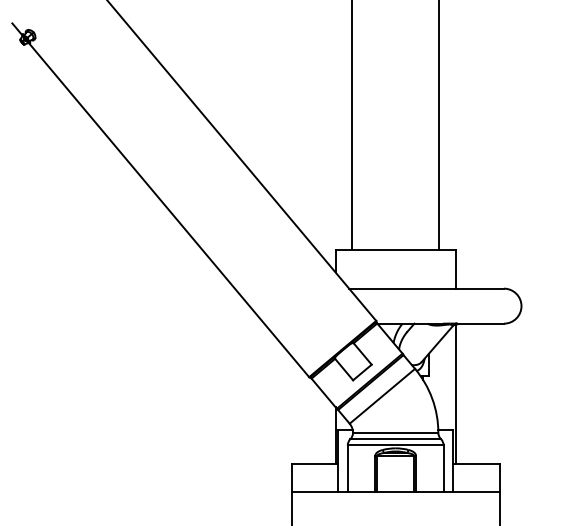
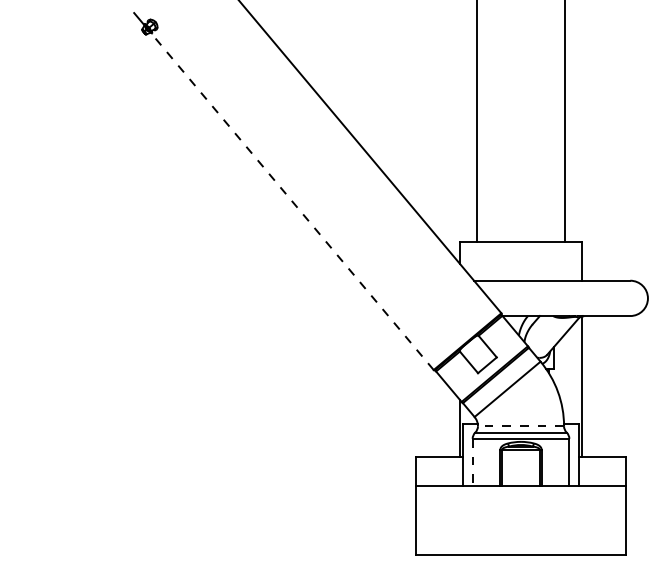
line: (168, 209) -> (291, 200), solid -> dashed
line: (395, 433) -> (520, 426), solid -> dashed
line: (347, 468) -> (472, 462), solid -> dashed

